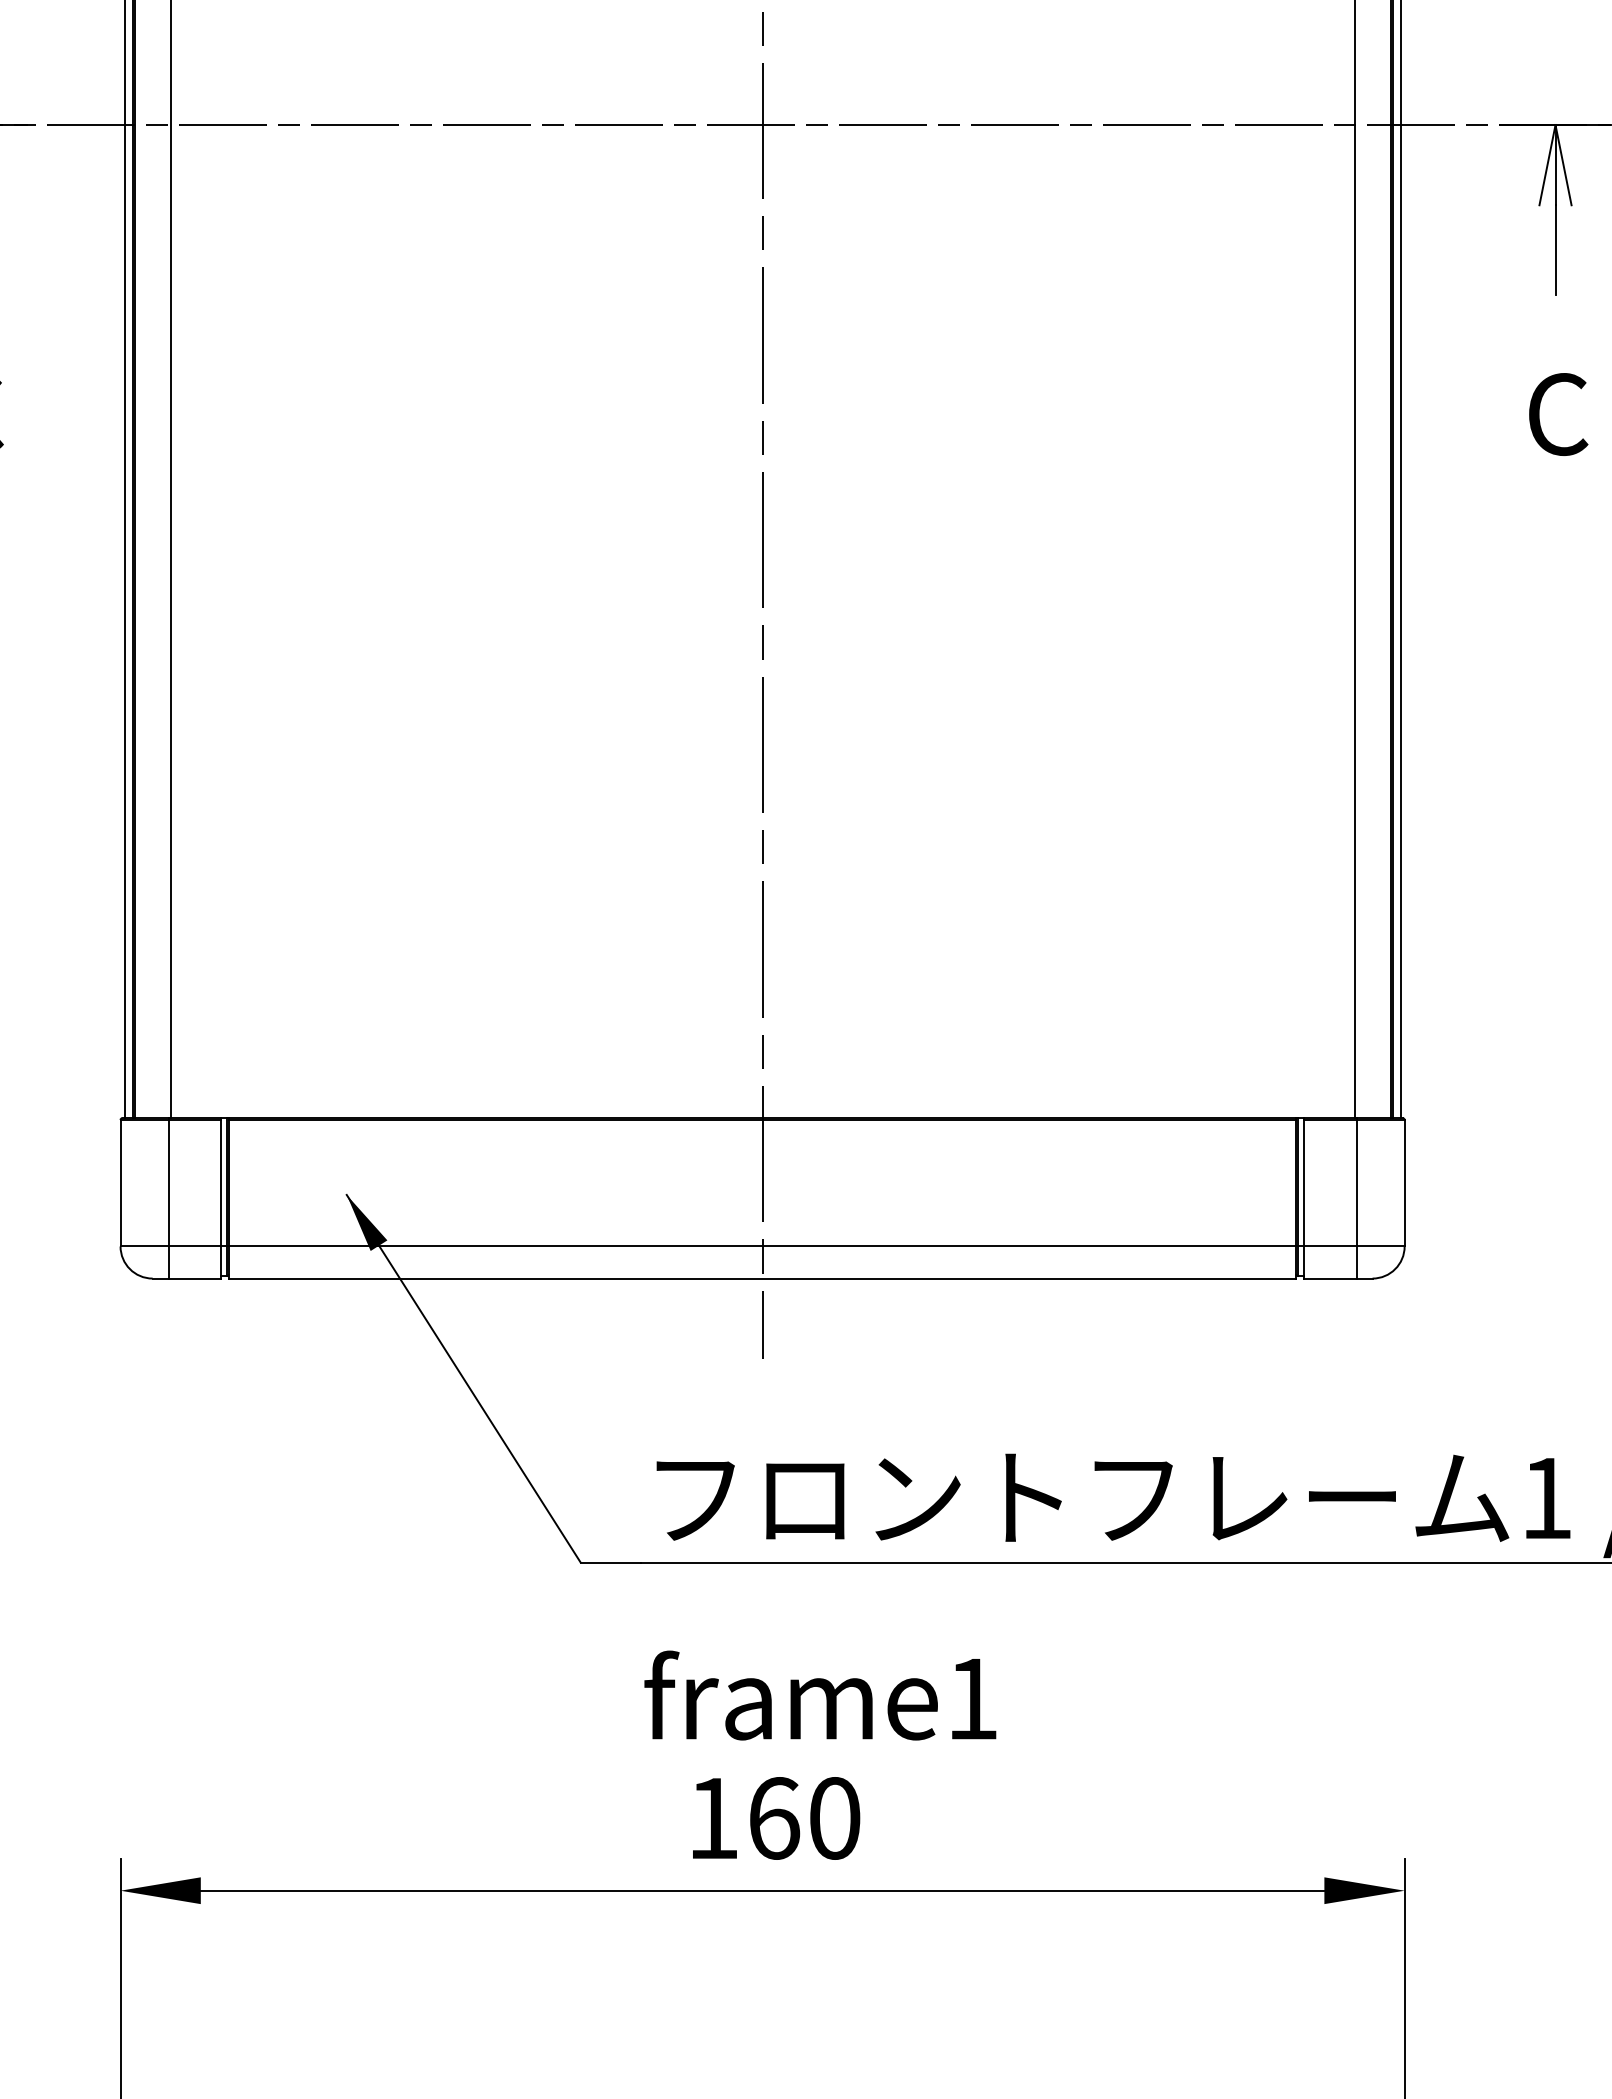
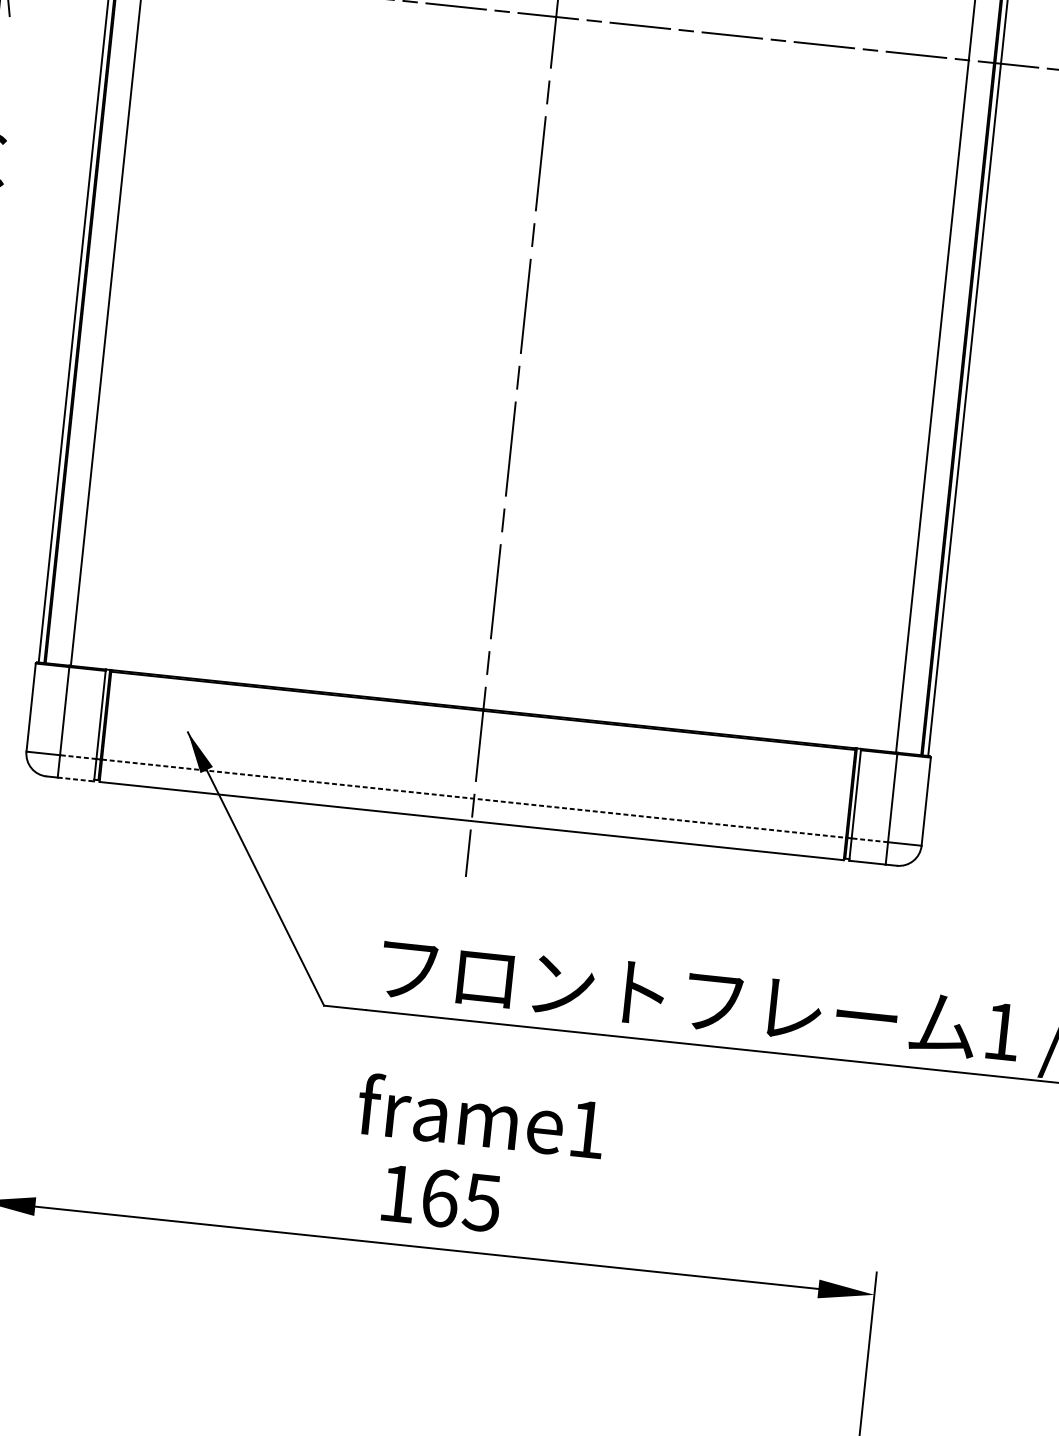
line: (194, 1246) -> (78, 757), solid -> dashed
line: (762, 1246) -> (473, 798), solid -> dashed
line: (1329, 1246) -> (869, 840), solid -> dashed
line: (195, 1278) -> (76, 779), solid -> dashed
text: (834, 1818) -> (482, 1202), 160 -> 165

